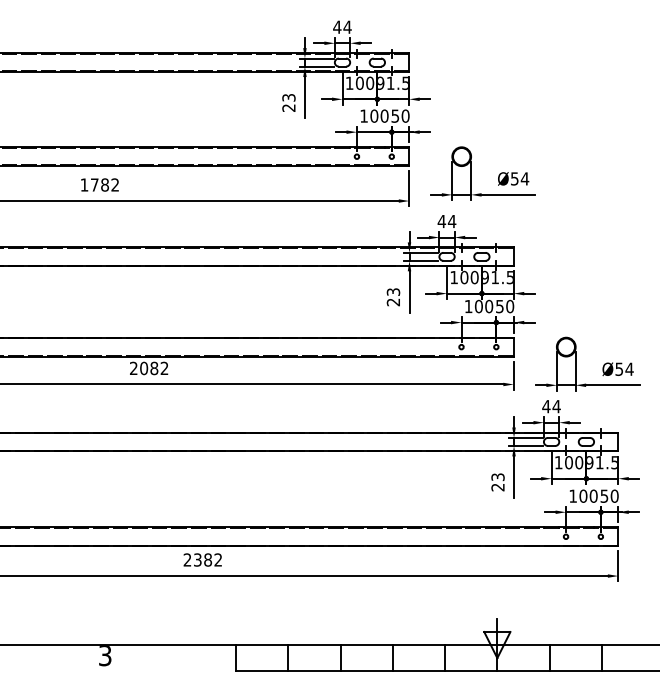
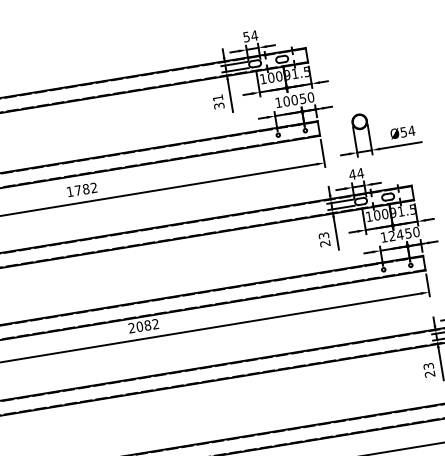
text: (337, 26) -> (246, 36), 44 -> 54
text: (288, 102) -> (218, 101), 23 -> 31
text: (483, 306) -> (395, 235), 100 -> 124

